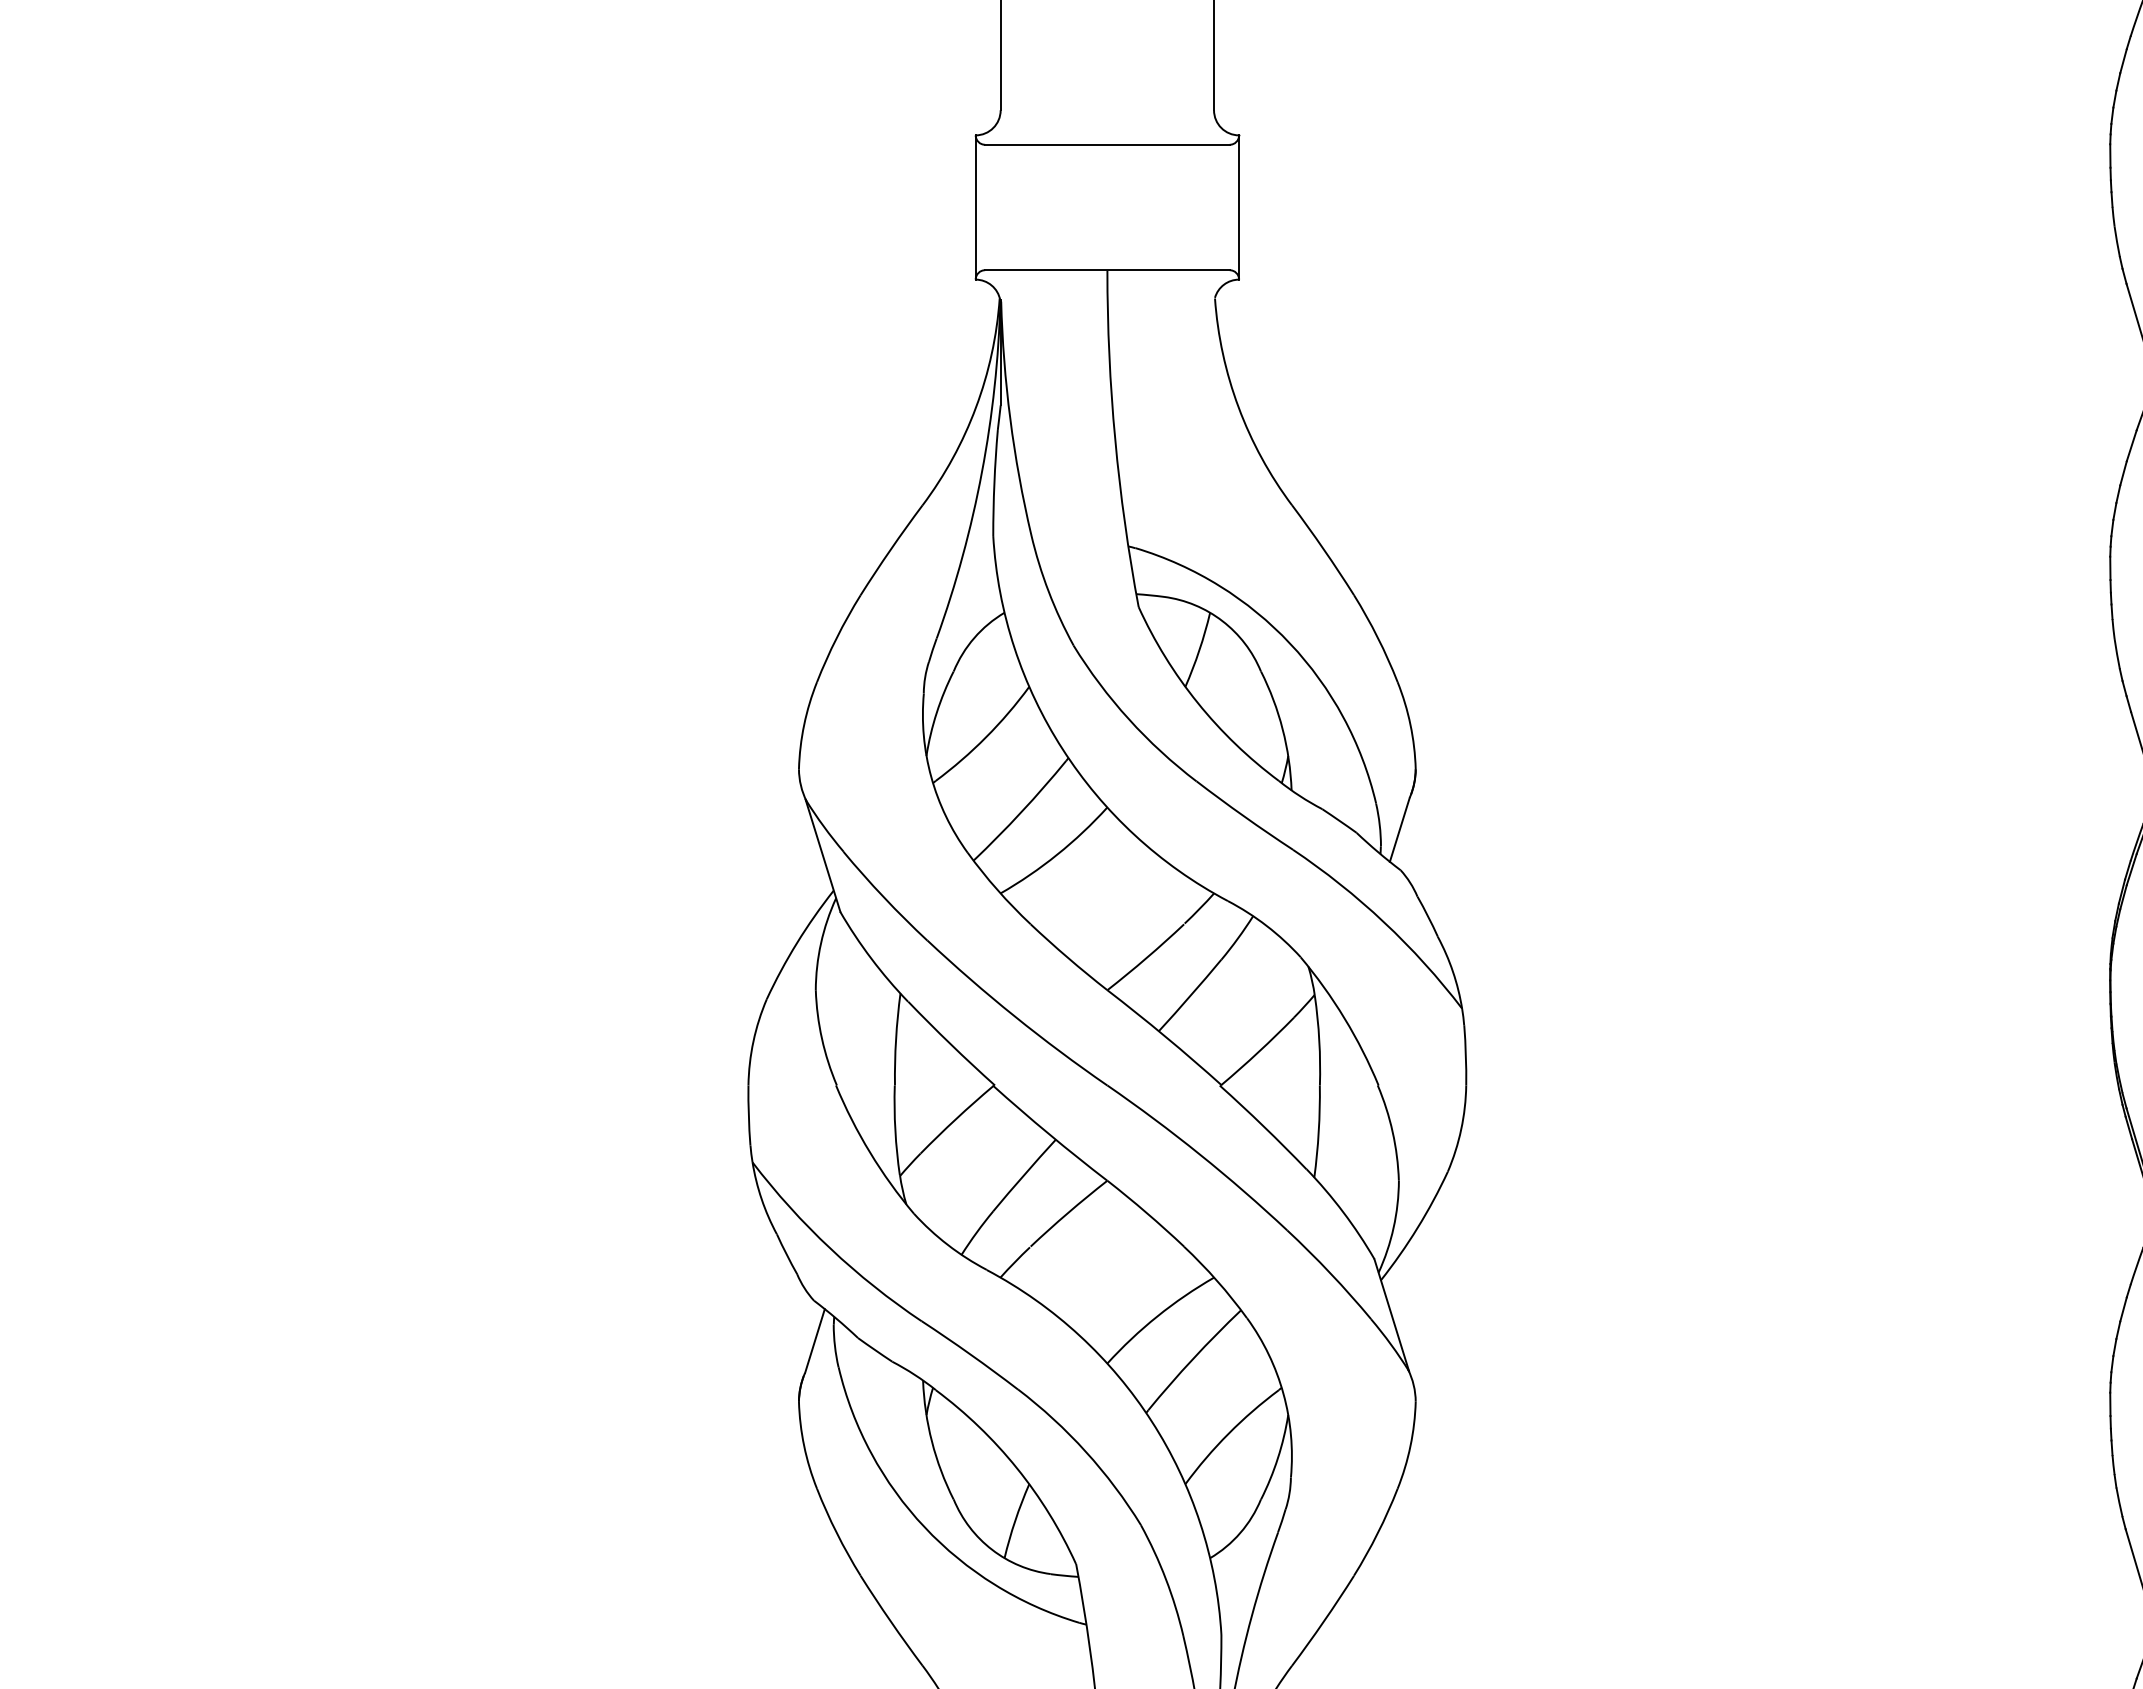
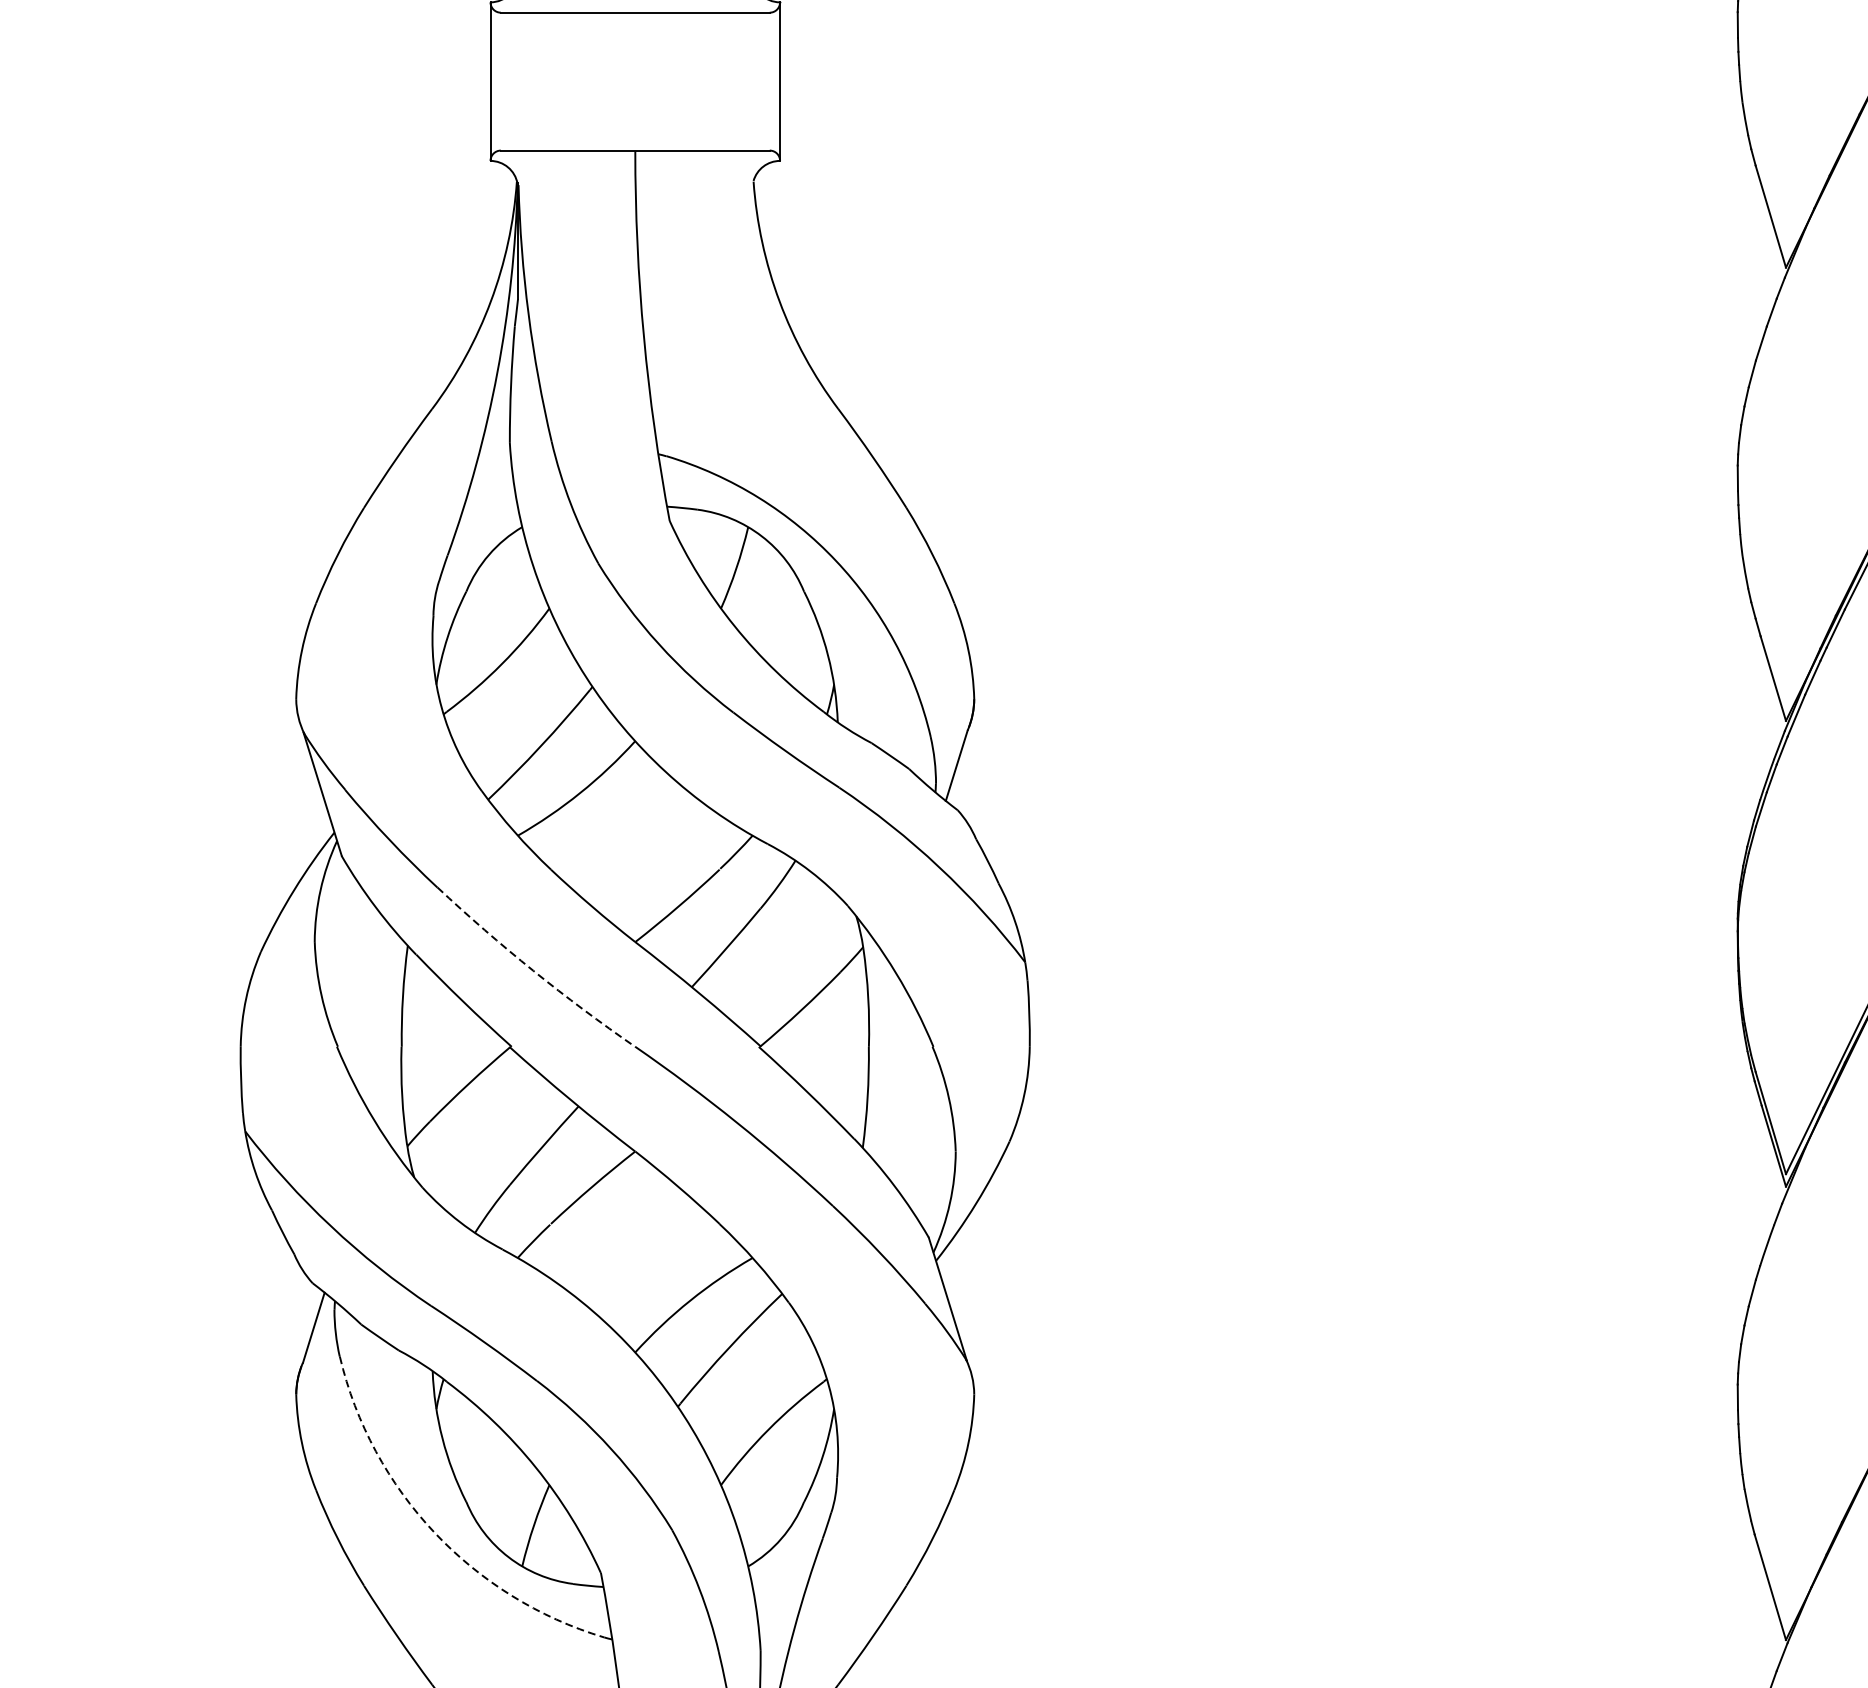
arc: (1014, 1016) -> (533, 970), solid -> dashed
arc: (924, 1527) -> (434, 1532), solid -> dashed

